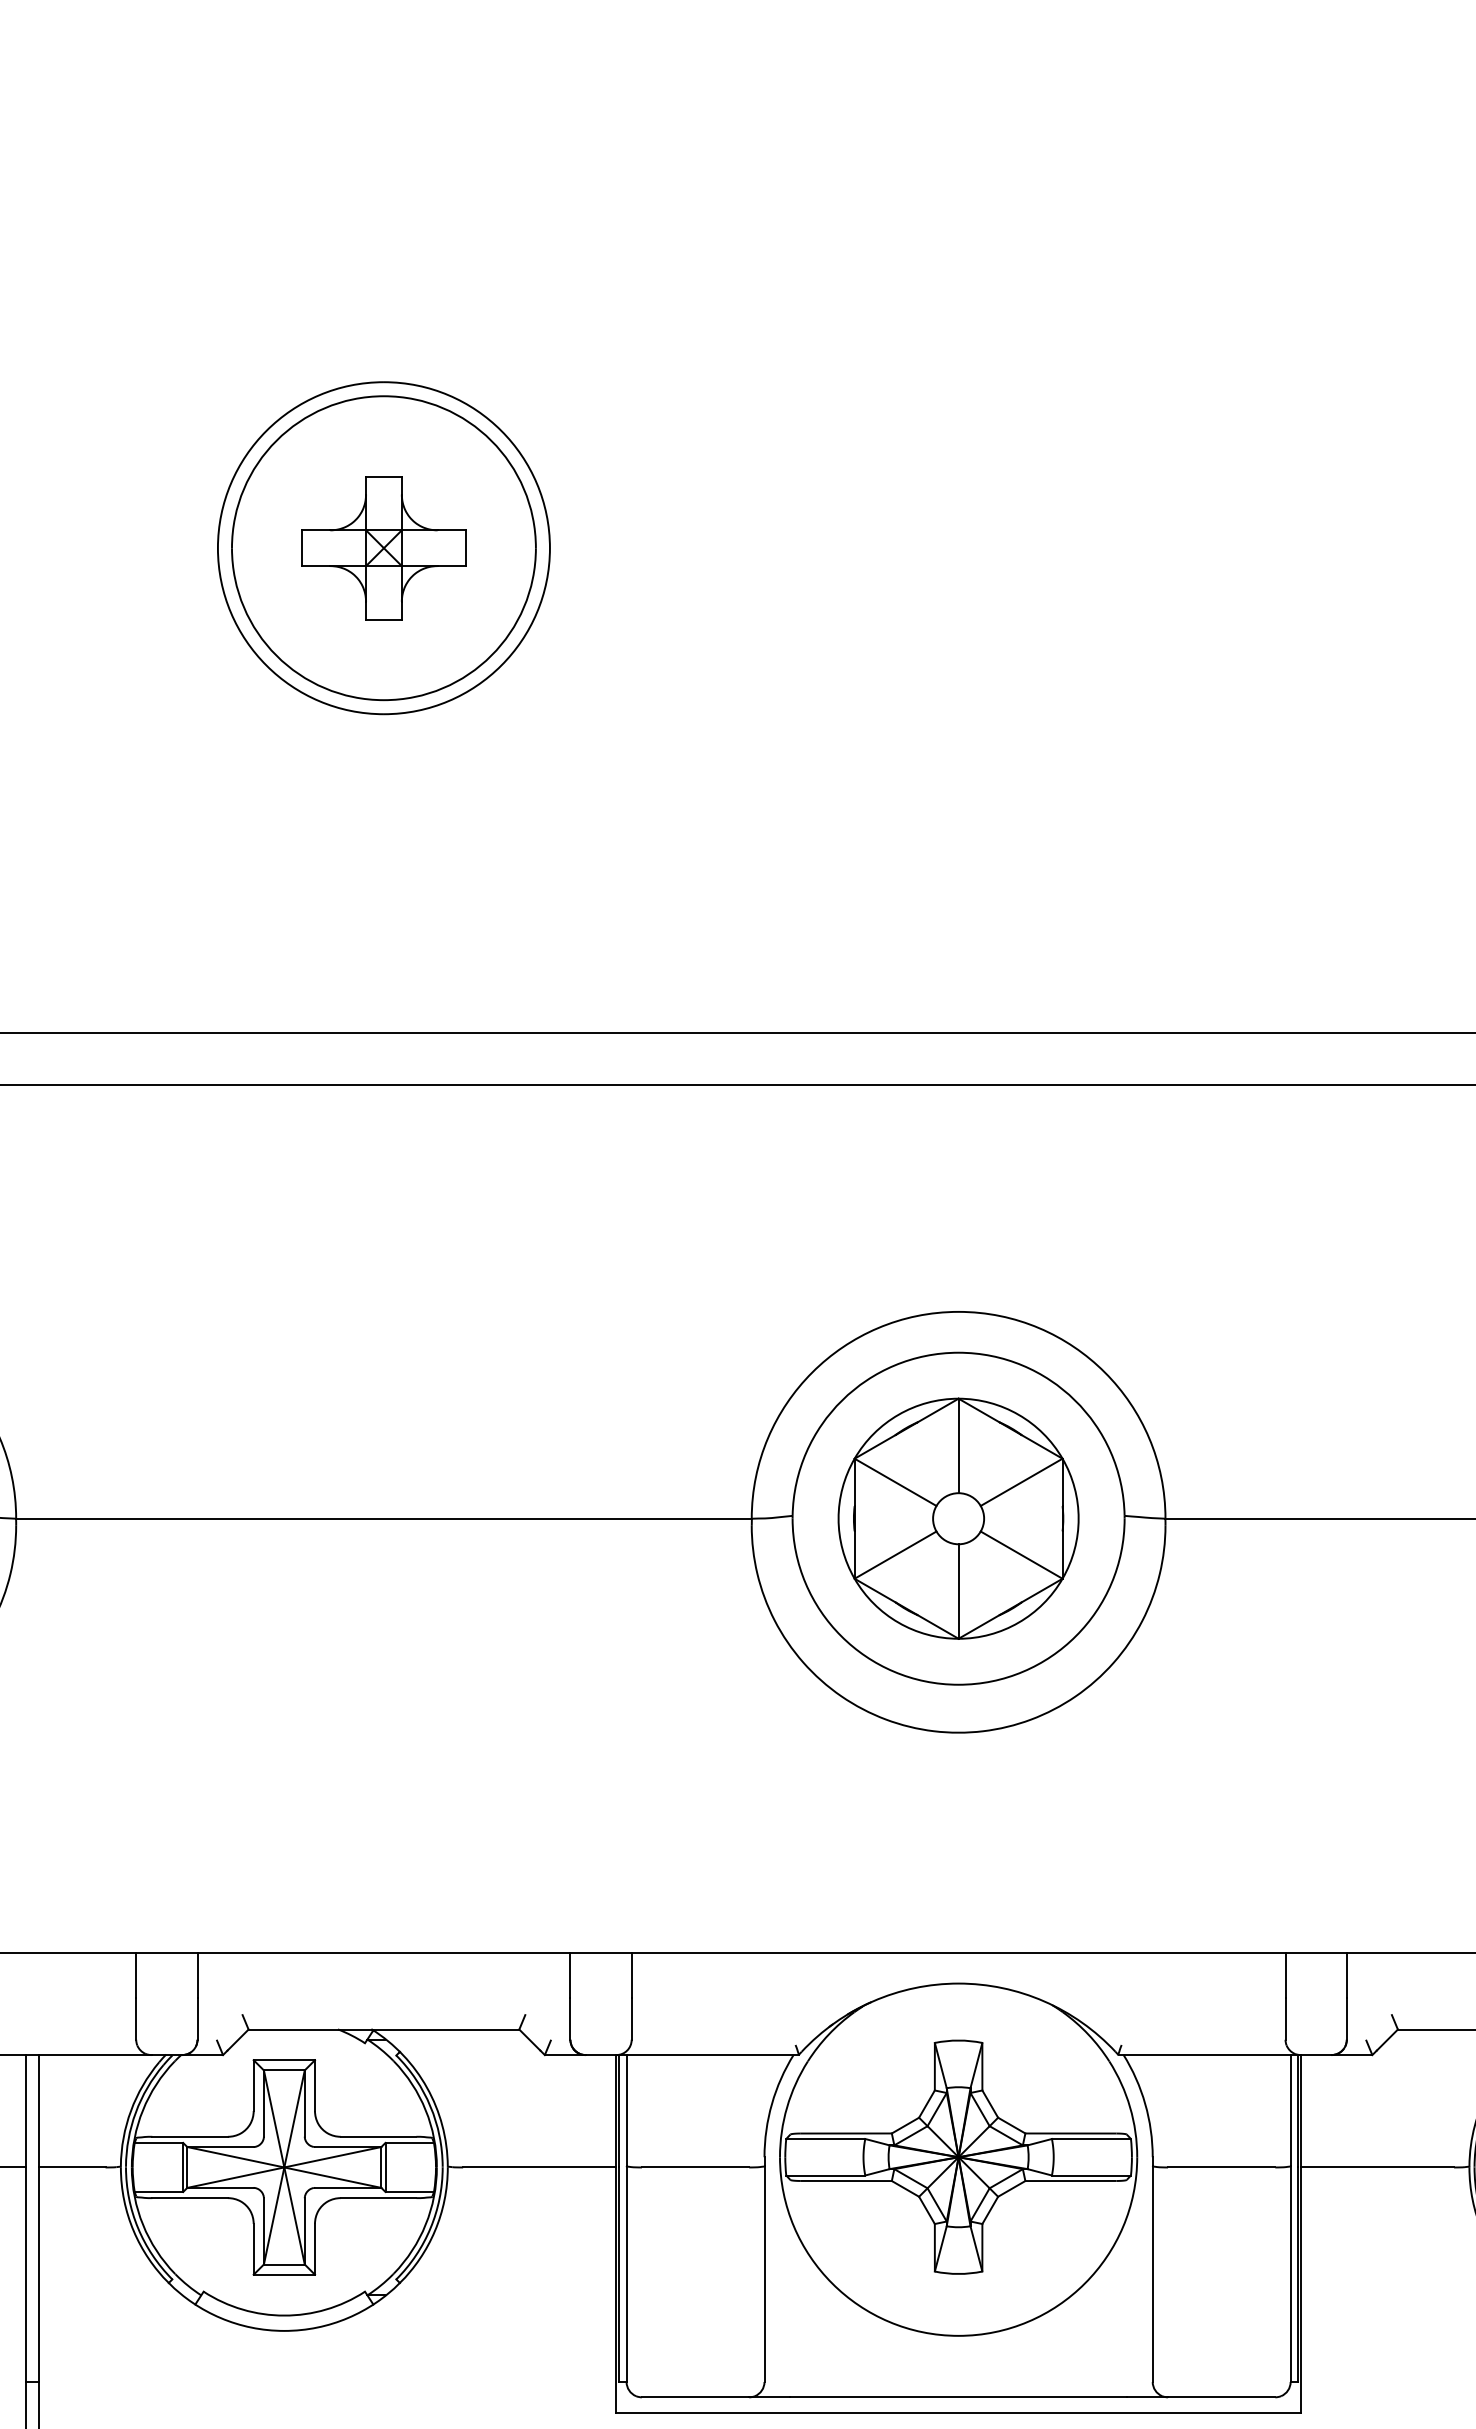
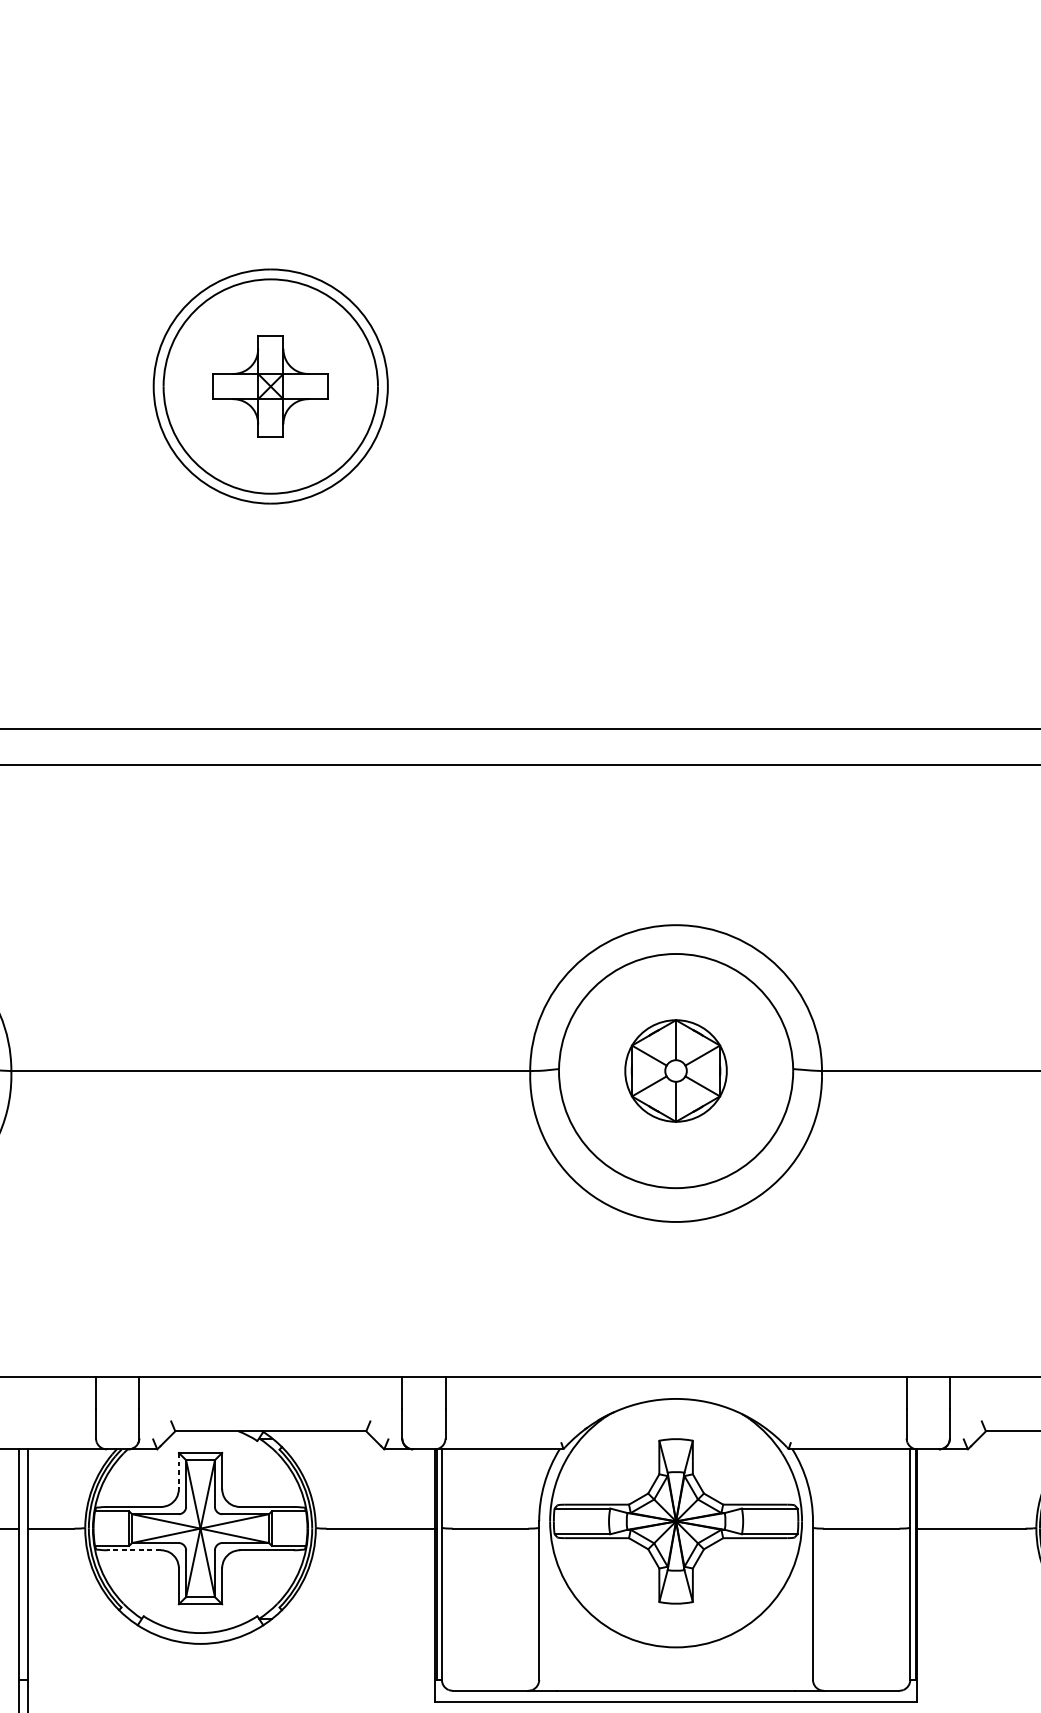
part: (958, 1518) -> (676, 1070), size x0.6
line: (253, 2086) -> (178, 1471), solid -> dashed
line: (190, 2198) -> (134, 1550), solid -> dashed

